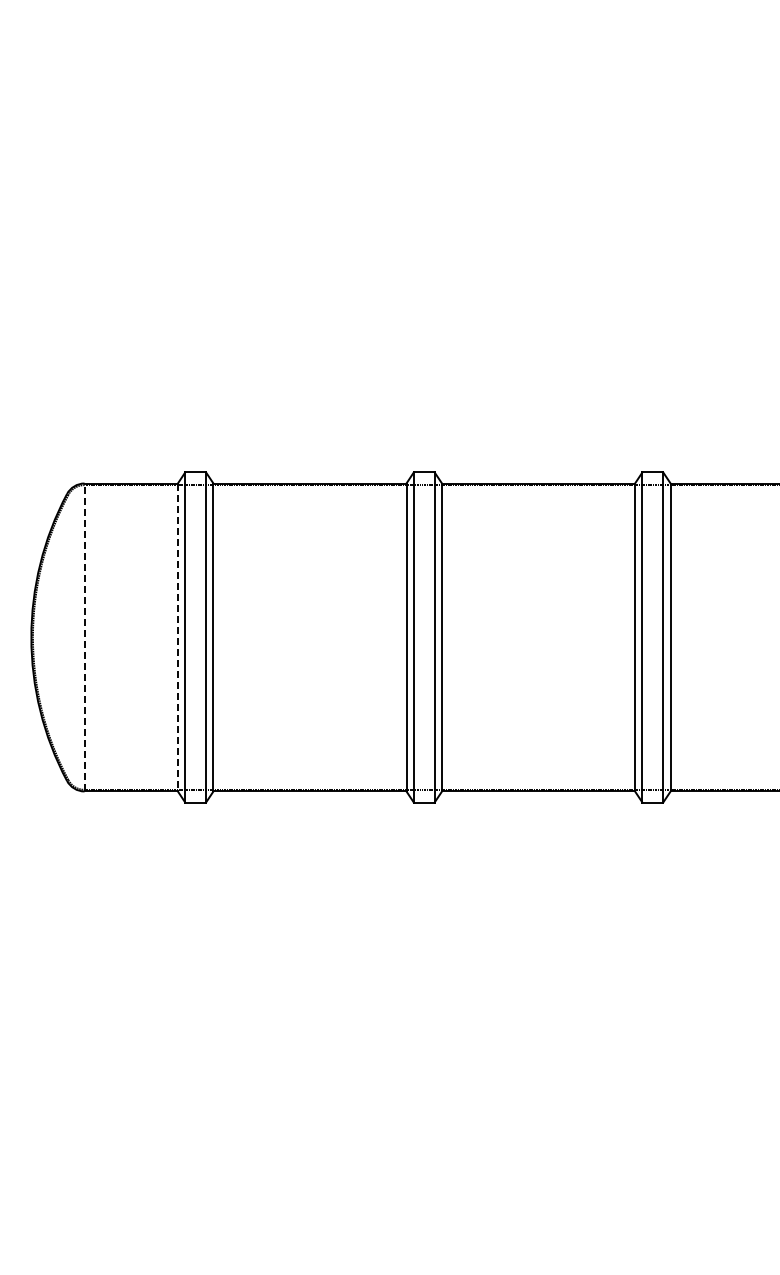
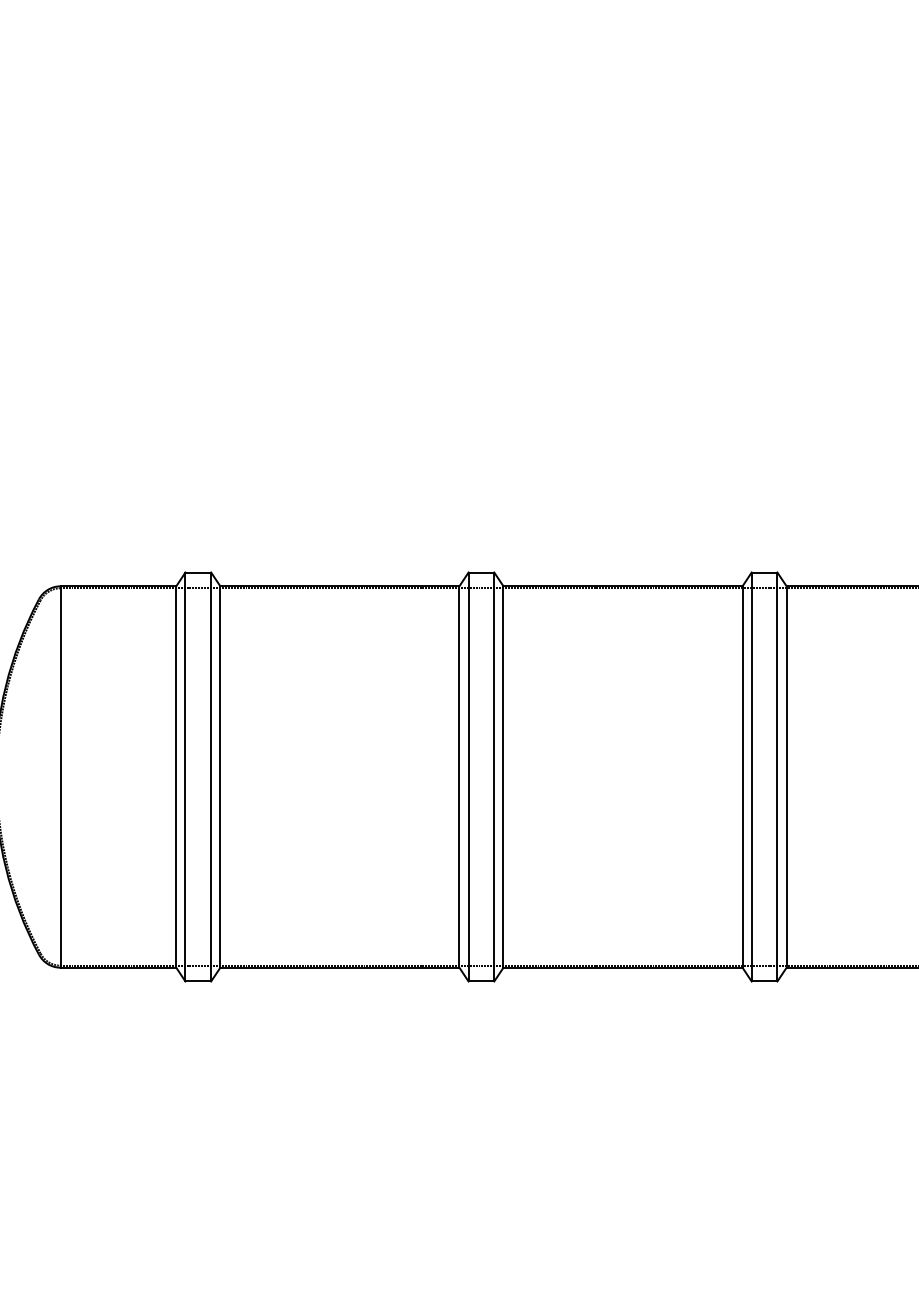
line: (84, 637) -> (60, 777), dashed -> solid
line: (177, 637) -> (175, 777), dashed -> solid

